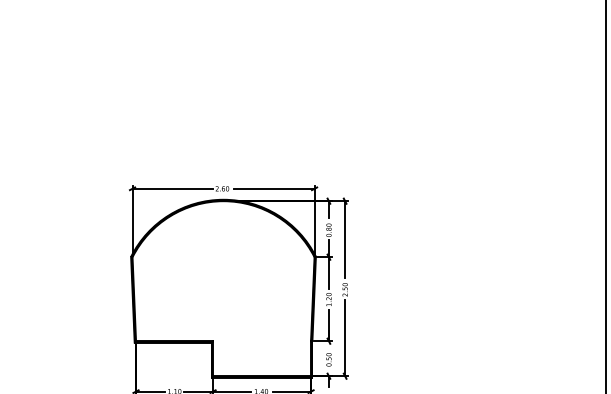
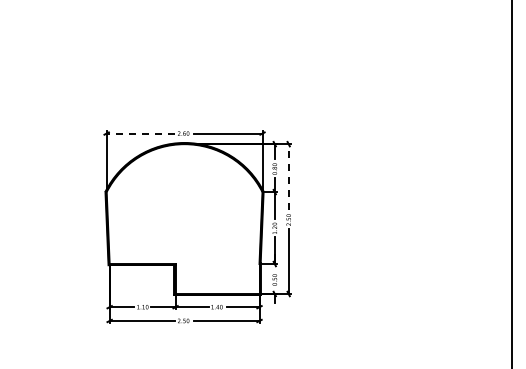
line: (172, 188) -> (140, 133), solid -> dashed
line: (344, 238) -> (288, 176), solid -> dashed

